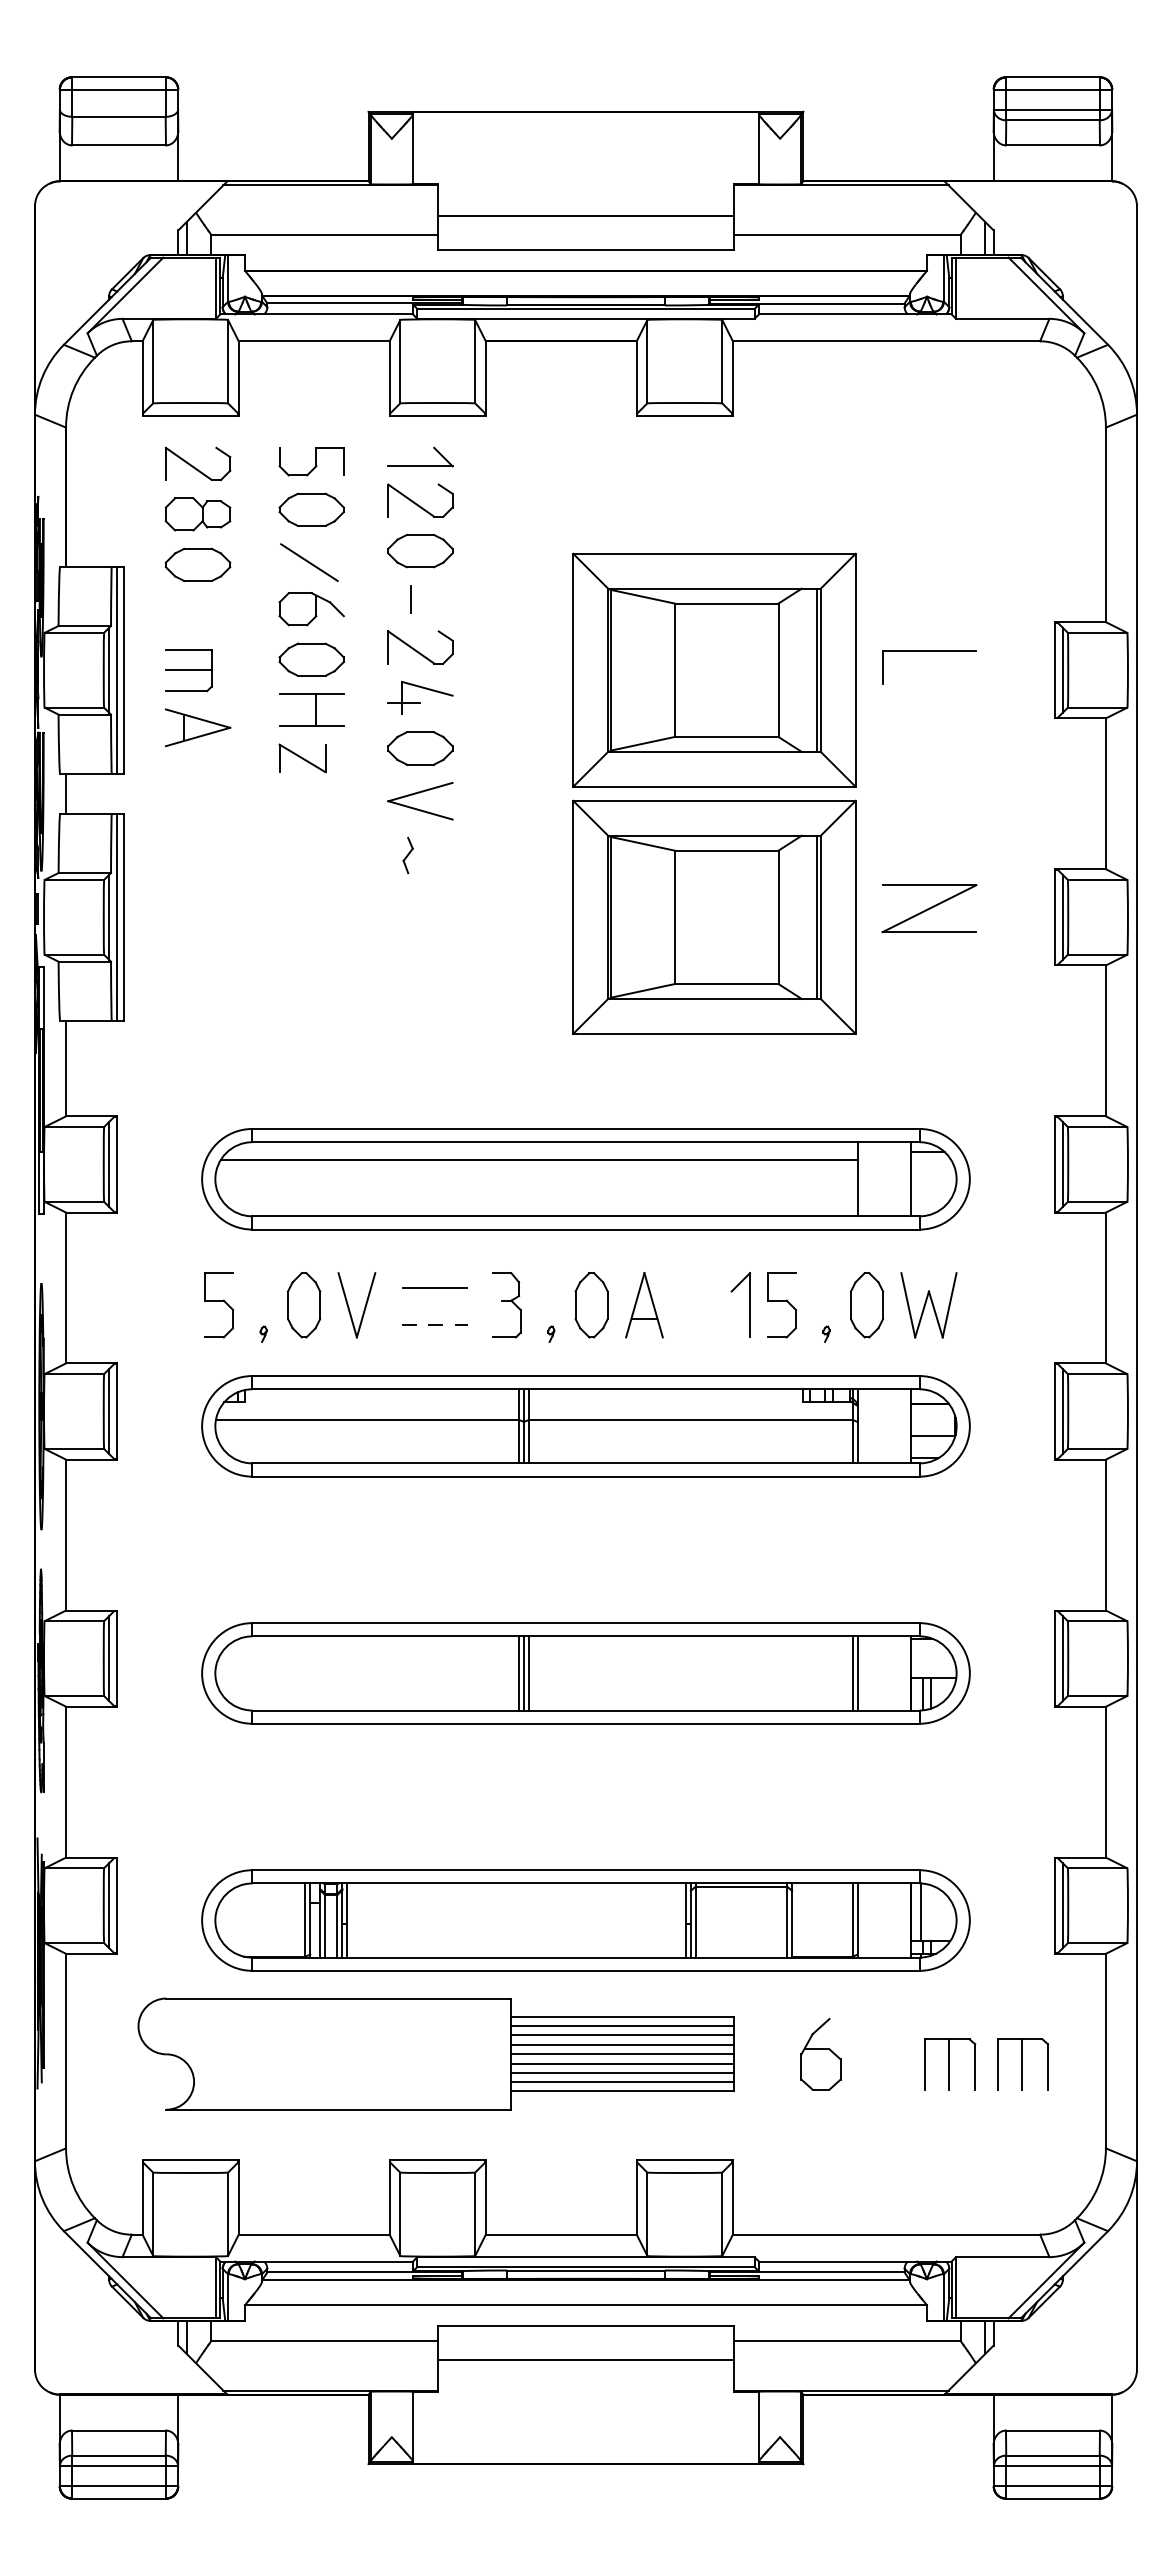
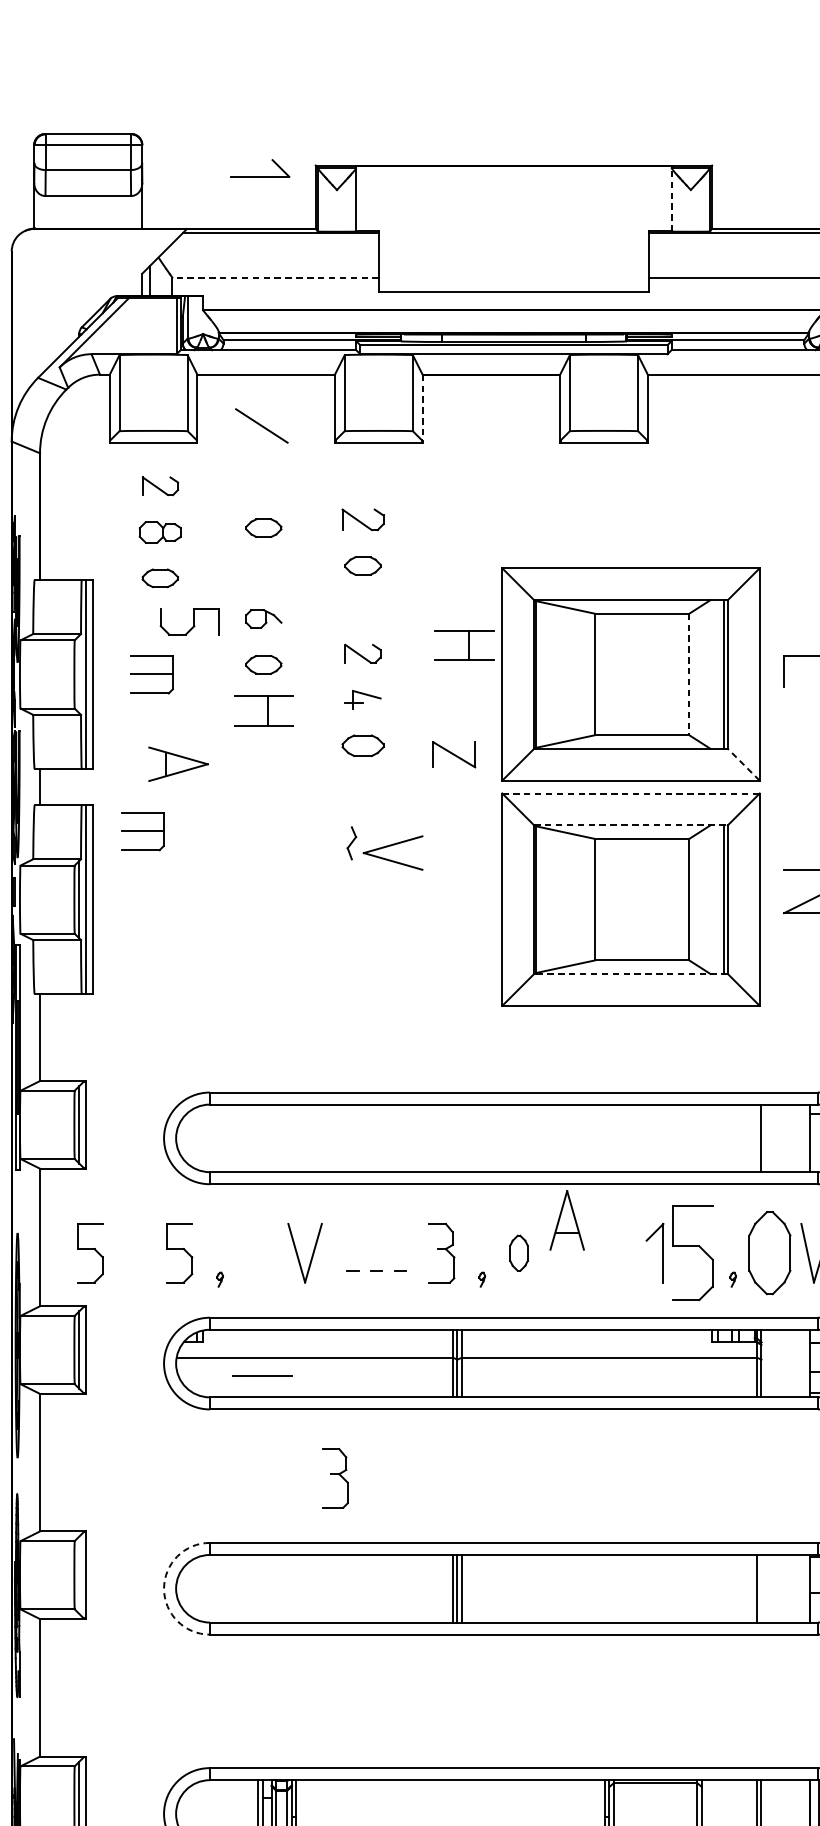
line: (758, 148) -> (671, 198), solid -> dashed
line: (585, 215) -> (513, 260), removed
line: (323, 234) -> (274, 277), solid -> dashed
line: (485, 379) -> (422, 409), solid -> dashed
part: (311, 461) -> (189, 621), moved
part: (198, 463) -> (160, 486), size x0.6
part: (420, 465) -> (260, 176), moved
part: (420, 500) -> (363, 519), size x0.7
part: (311, 509) -> (263, 527), size x0.6
part: (197, 514) -> (159, 532), size x0.7
part: (420, 551) -> (363, 566), size x0.6
line: (309, 562) -> (261, 425), moved
part: (197, 564) -> (159, 578), size x0.6
line: (411, 599) -> (354, 609), removed
part: (311, 609) -> (263, 619), size x0.6
part: (531, 637) -> (464, 644), added
part: (420, 647) -> (363, 653), size x0.6
part: (311, 659) -> (263, 664), size x0.6
line: (109, 669) -> (79, 673), removed
line: (778, 670) -> (689, 674), solid -> dashed
part: (420, 697) -> (363, 699), size x0.6
part: (198, 727) -> (178, 764), moved
part: (420, 748) -> (363, 745), size x0.7
part: (302, 758) -> (454, 754), moved
line: (838, 769) -> (744, 764), solid -> dashed
line: (714, 800) -> (631, 793), solid -> dashed
part: (418, 808) -> (391, 859), moved
line: (714, 835) -> (631, 825), solid -> dashed
part: (178, 842) -> (142, 831), added
line: (713, 998) -> (630, 973), solid -> dashed
line: (539, 1159) -> (471, 1120), removed
line: (434, 1287) -> (261, 1375), moved
part: (121, 1305) -> (90, 1253), added
part: (304, 1305) -> (257, 1253), removed
part: (591, 1305) -> (518, 1253), size x0.6
part: (644, 1305) -> (567, 1220), moved
part: (781, 1305) -> (692, 1253), size x1.6
part: (867, 1305) -> (770, 1253), size x1.4
part: (389, 1552) -> (334, 1478), added
line: (109, 1658) -> (79, 1575), removed
arc: (202, 1673) -> (164, 1588), solid -> dashed
line: (857, 1673) -> (761, 1588), removed

